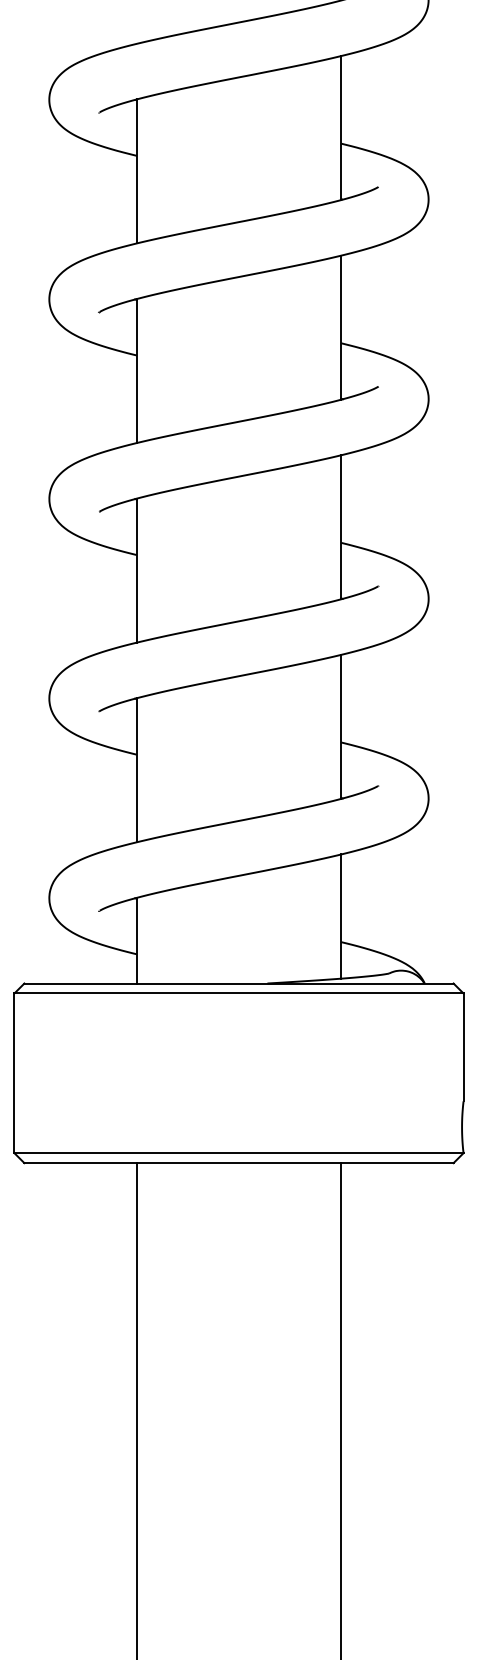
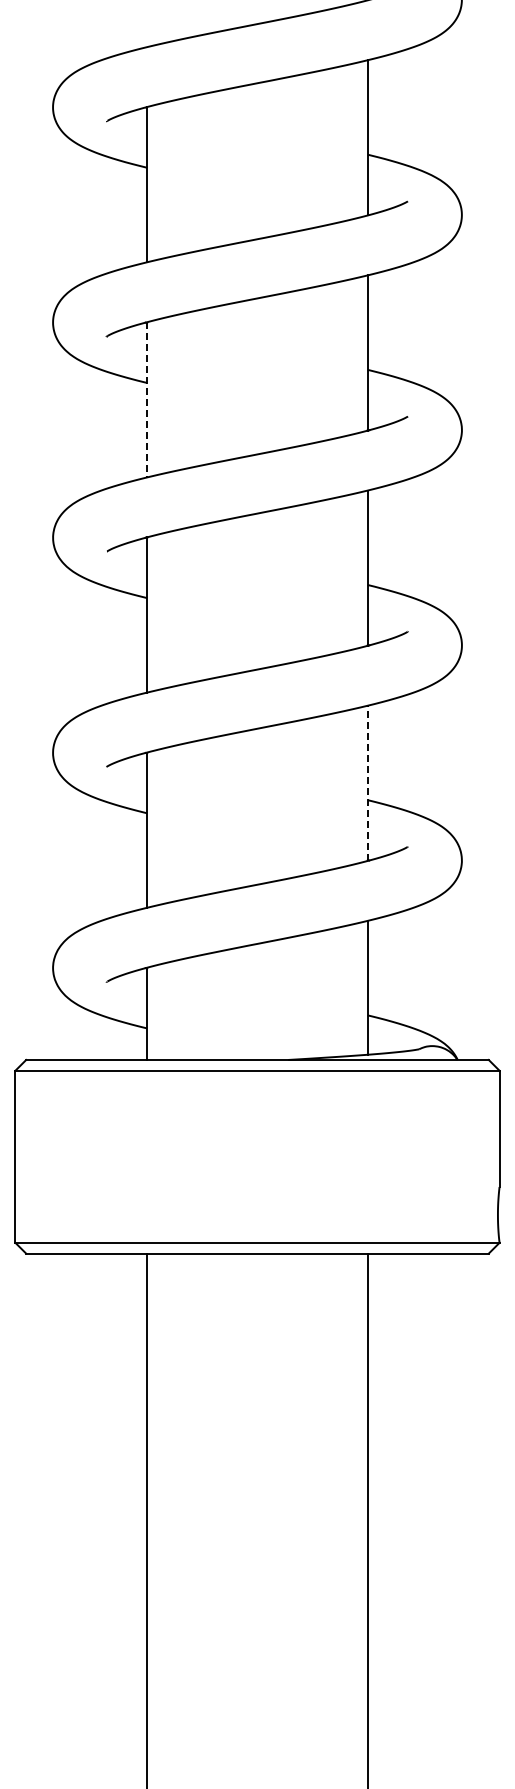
line: (136, 370) -> (147, 399), solid -> dashed
line: (341, 727) -> (367, 783), solid -> dashed

